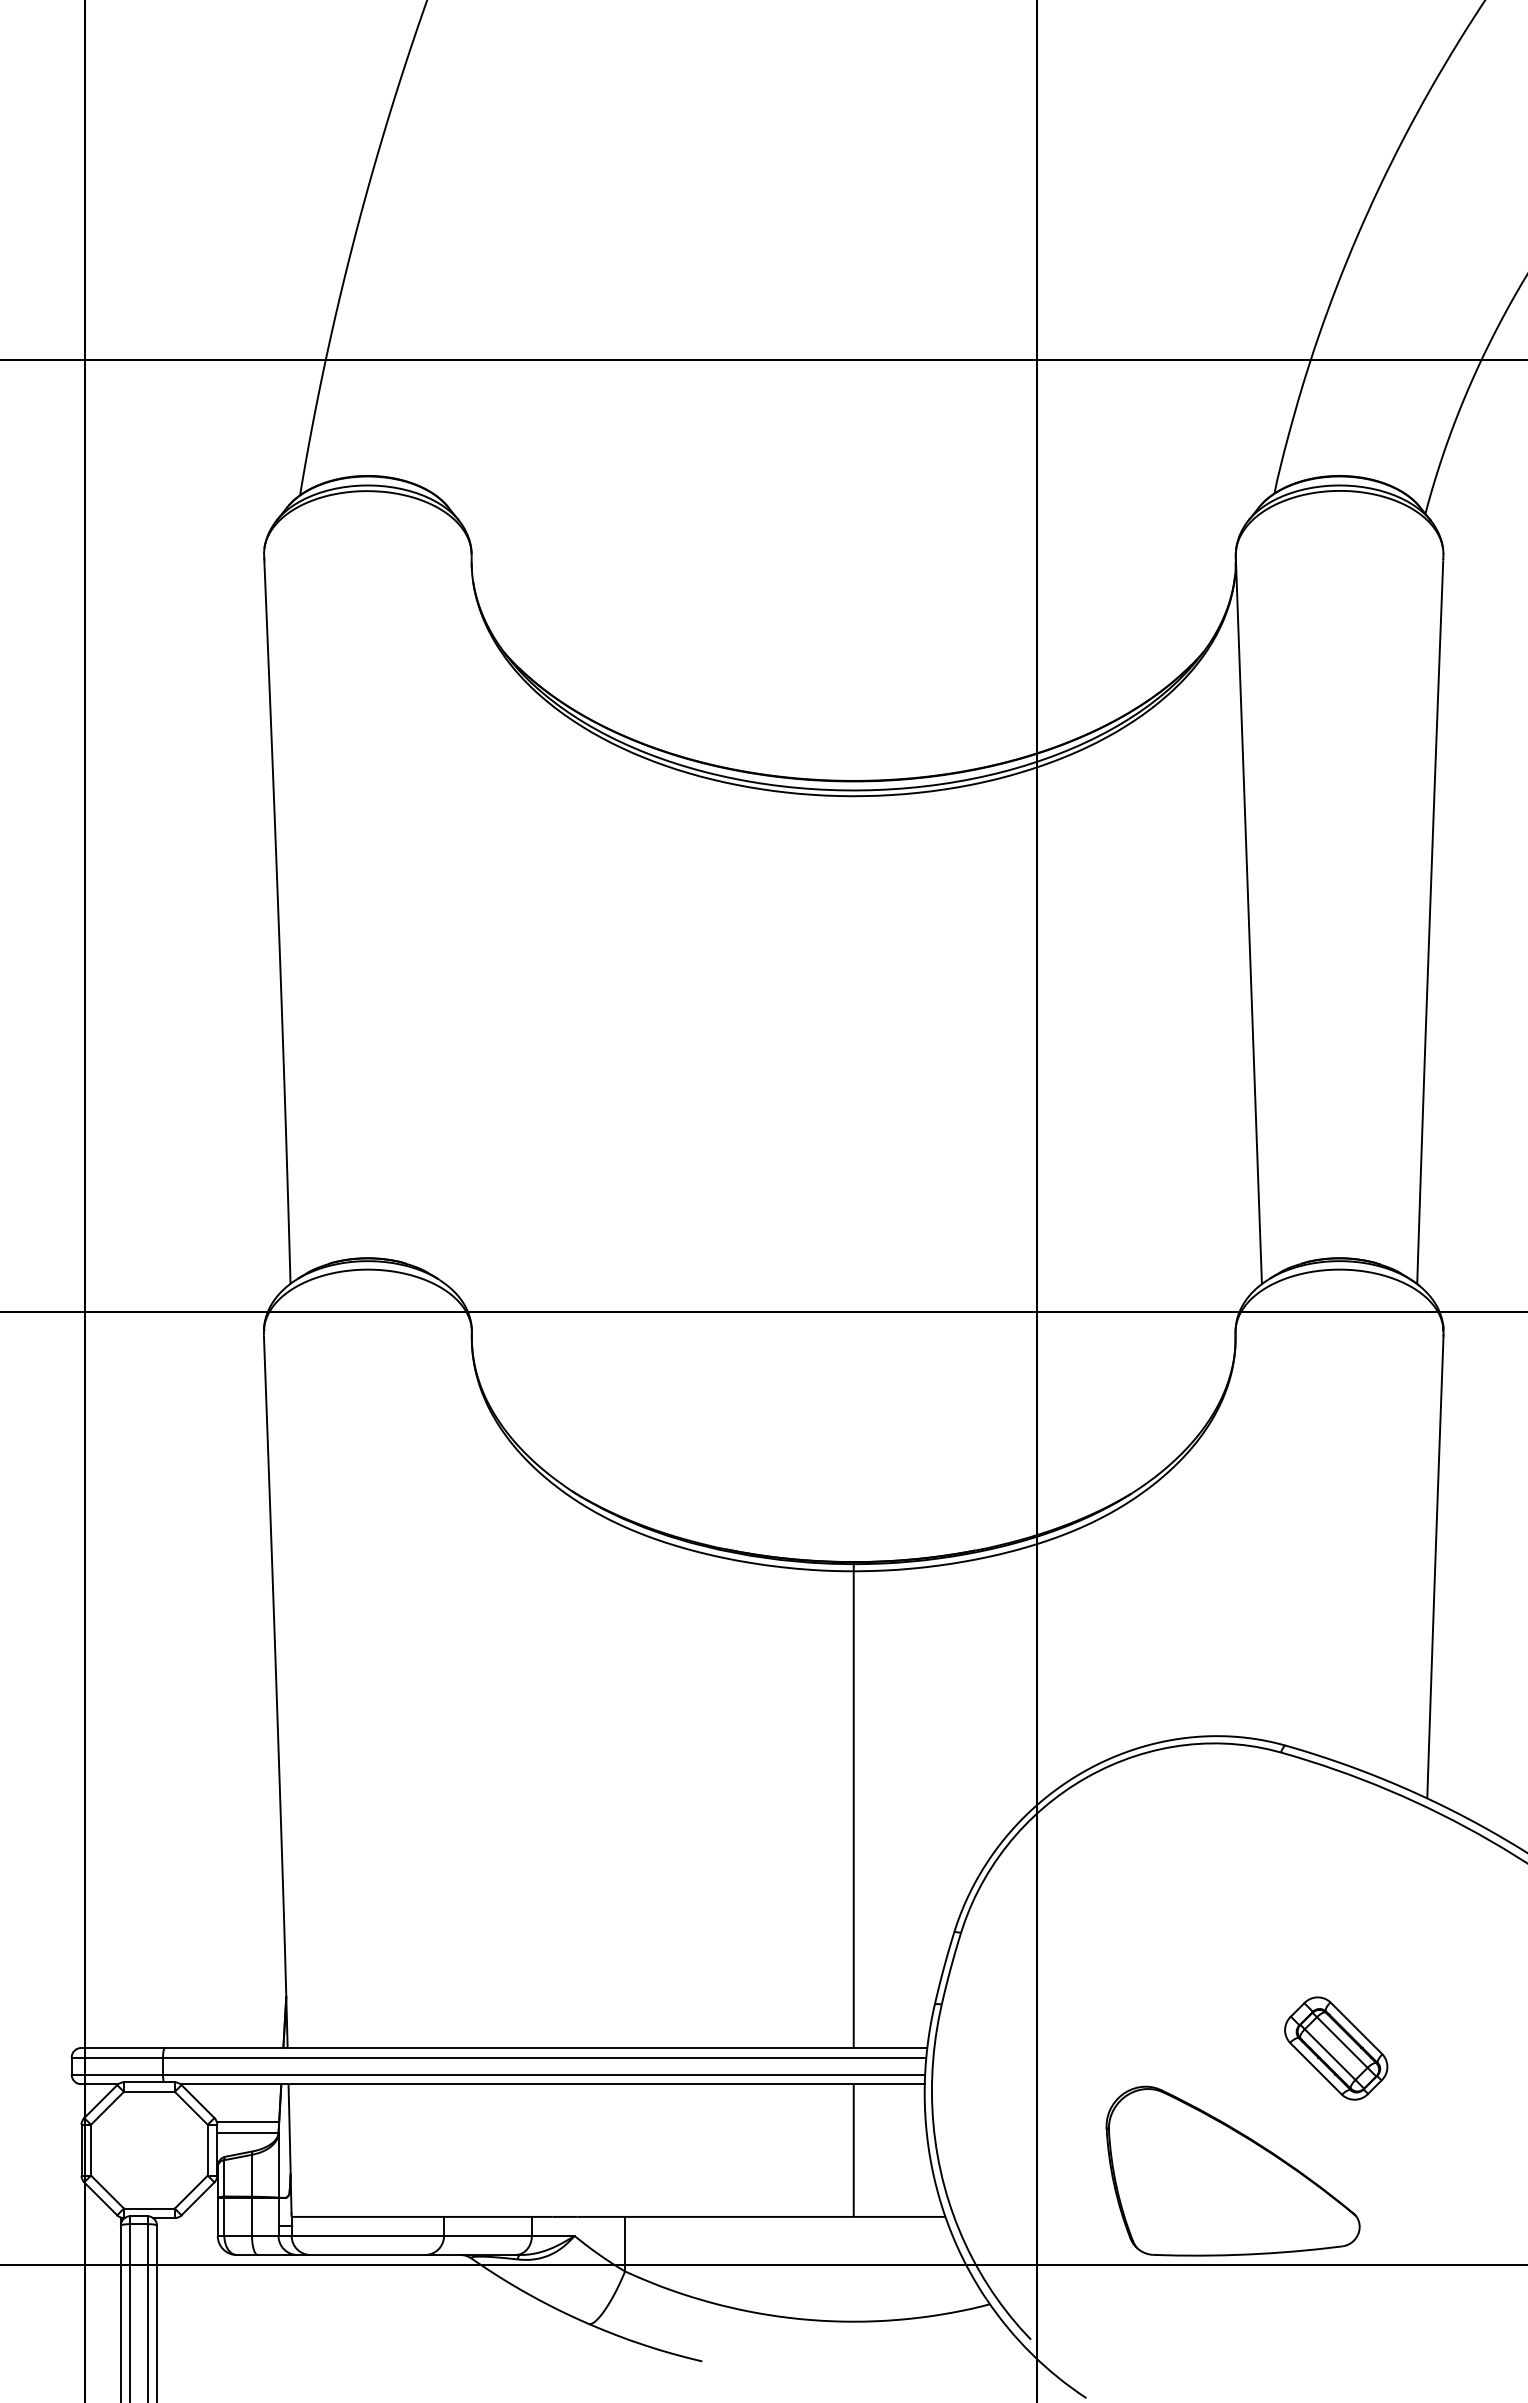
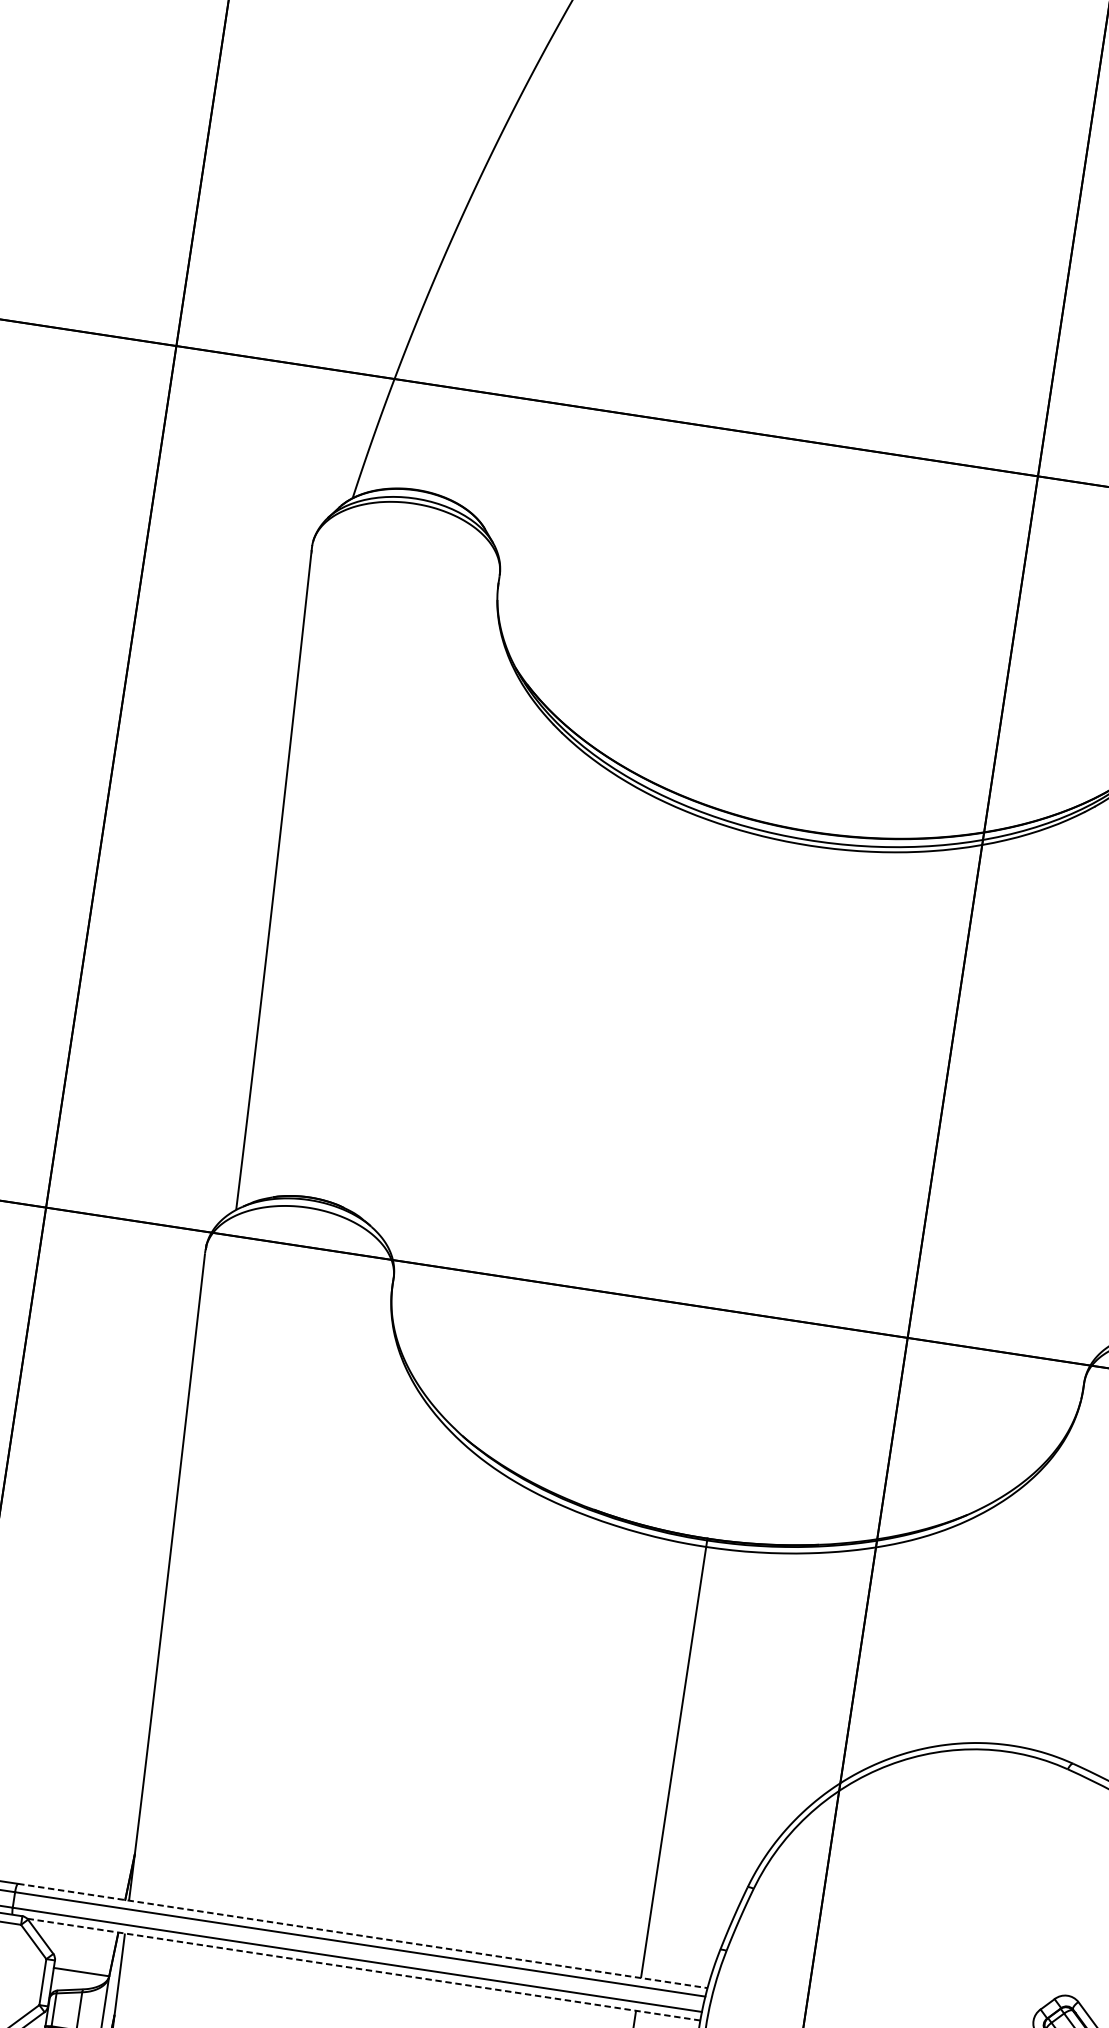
line: (546, 2048) -> (363, 1936), solid -> dashed
line: (552, 2084) -> (363, 1969), solid -> dashed
line: (247, 2121) -> (82, 1961), removed

